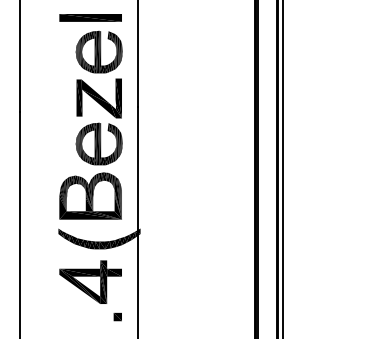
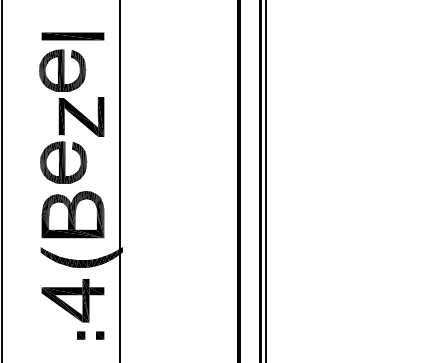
part: (99, 51) -> (62, 70), moved
part: (99, 143) -> (63, 162), moved
part: (99, 316) -> (81, 335), added

